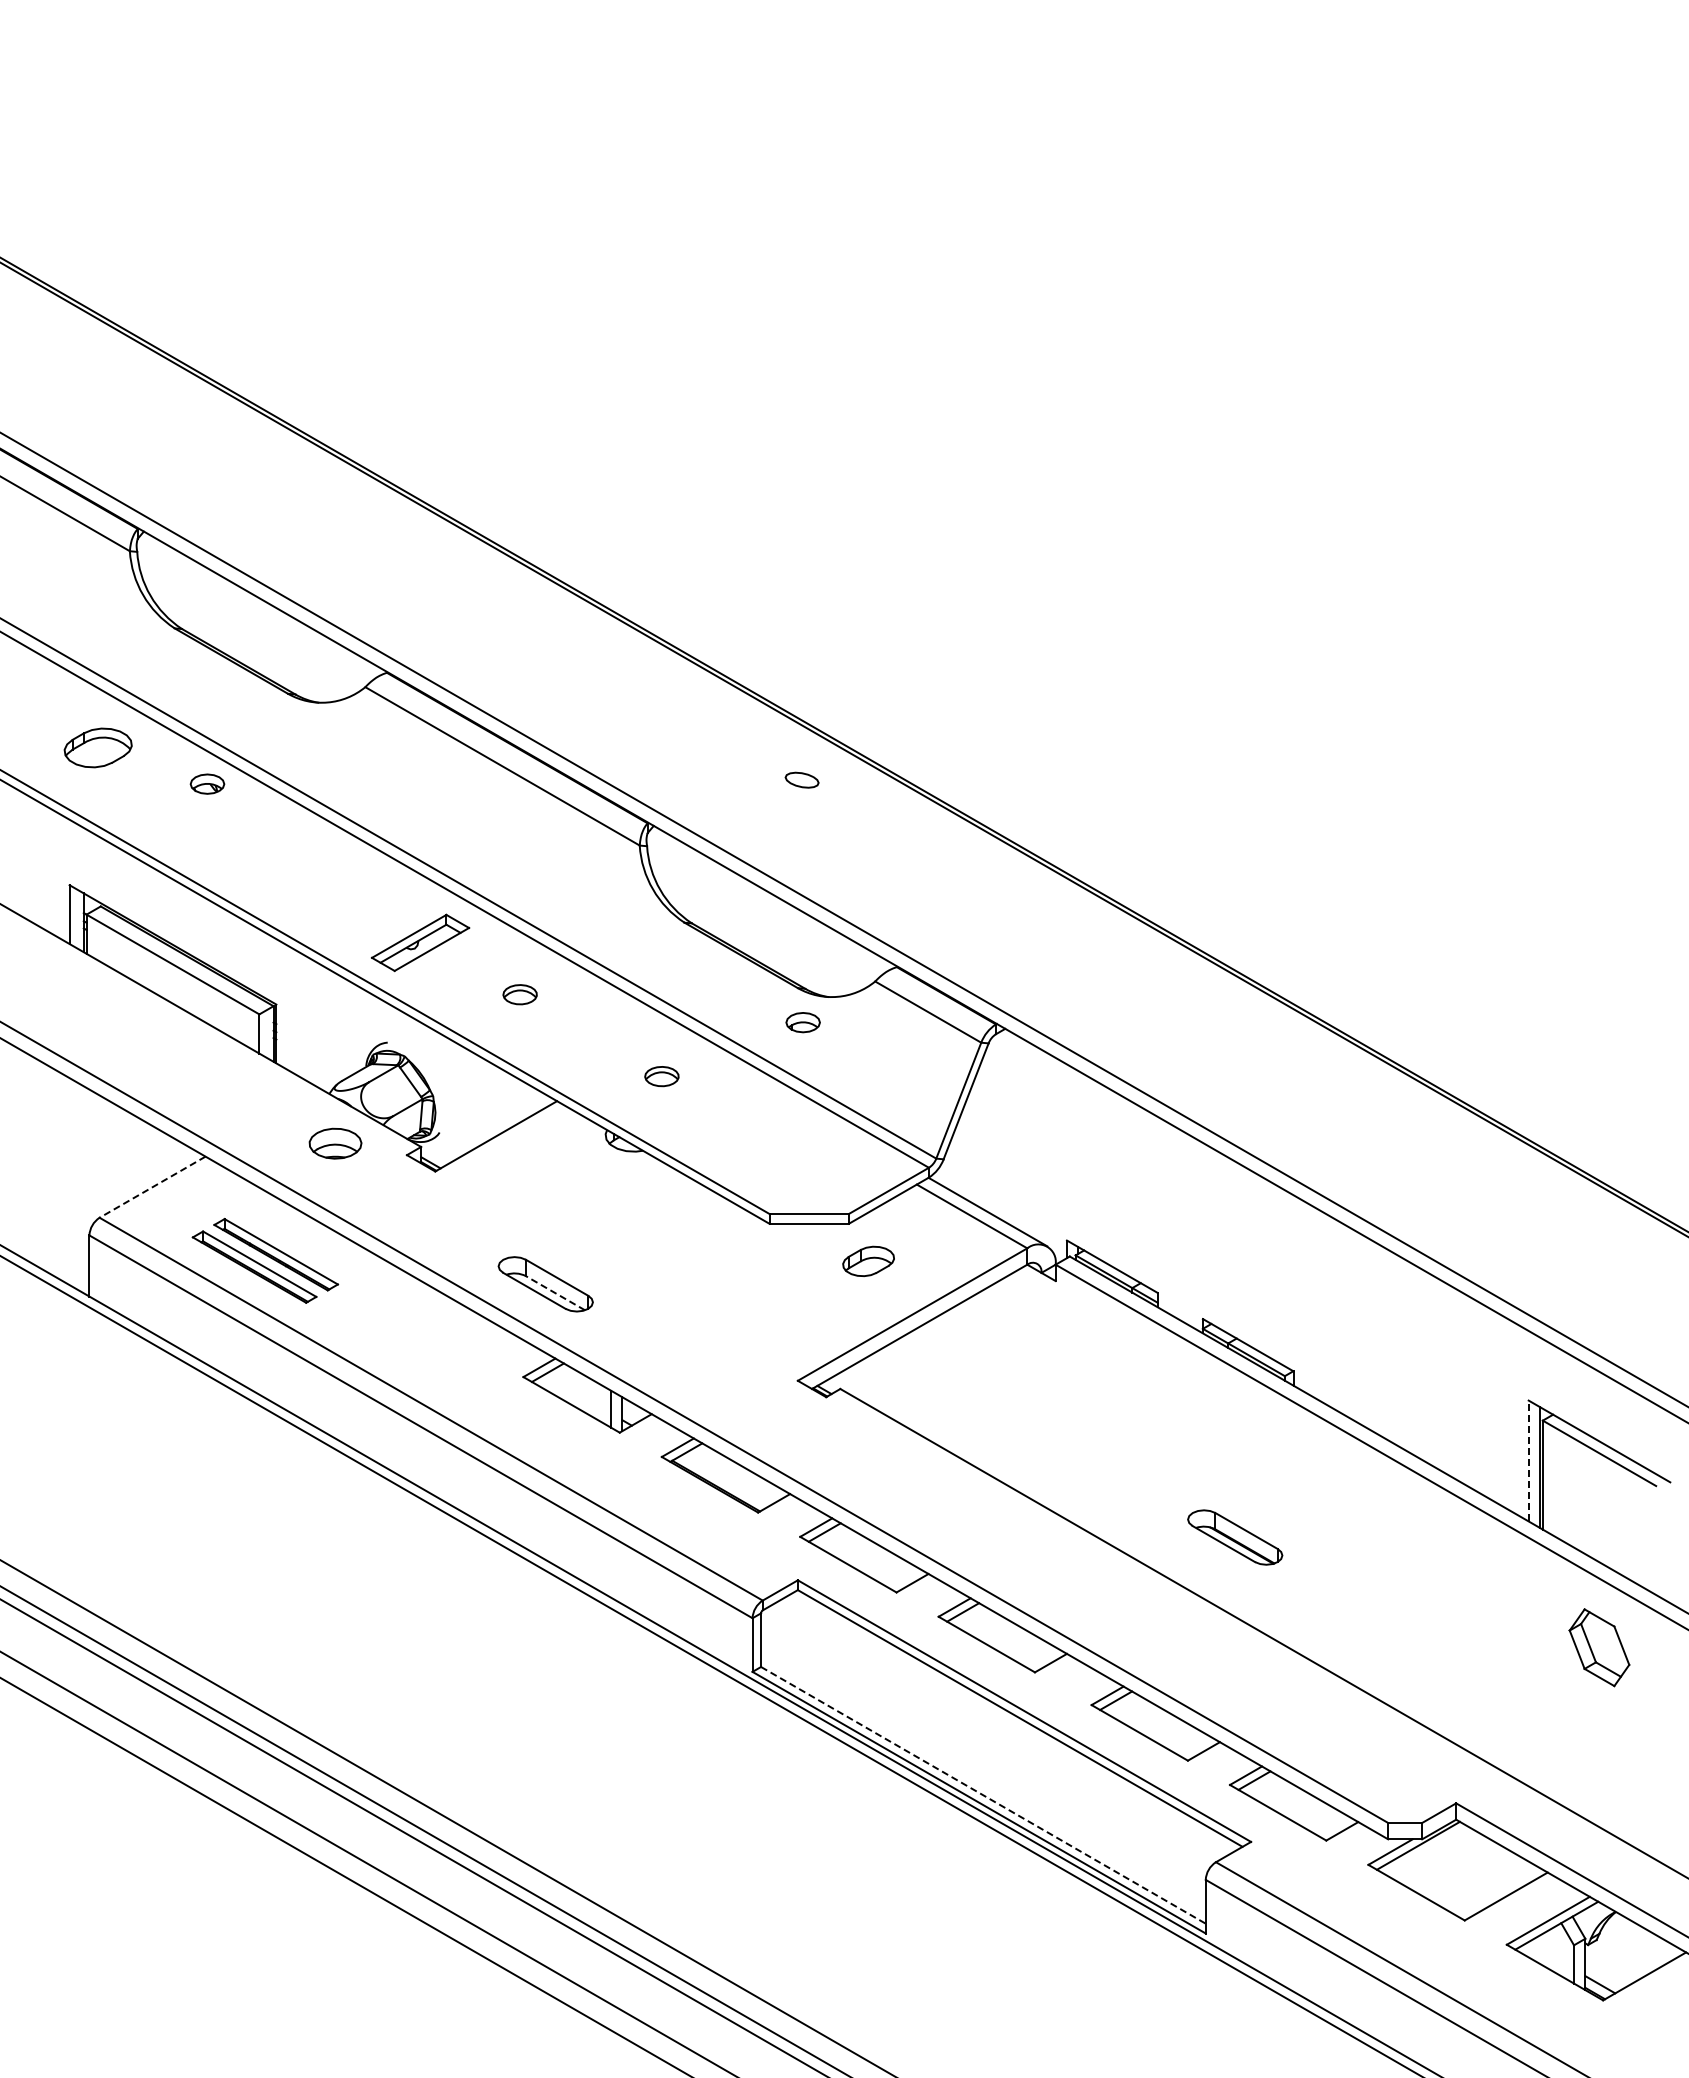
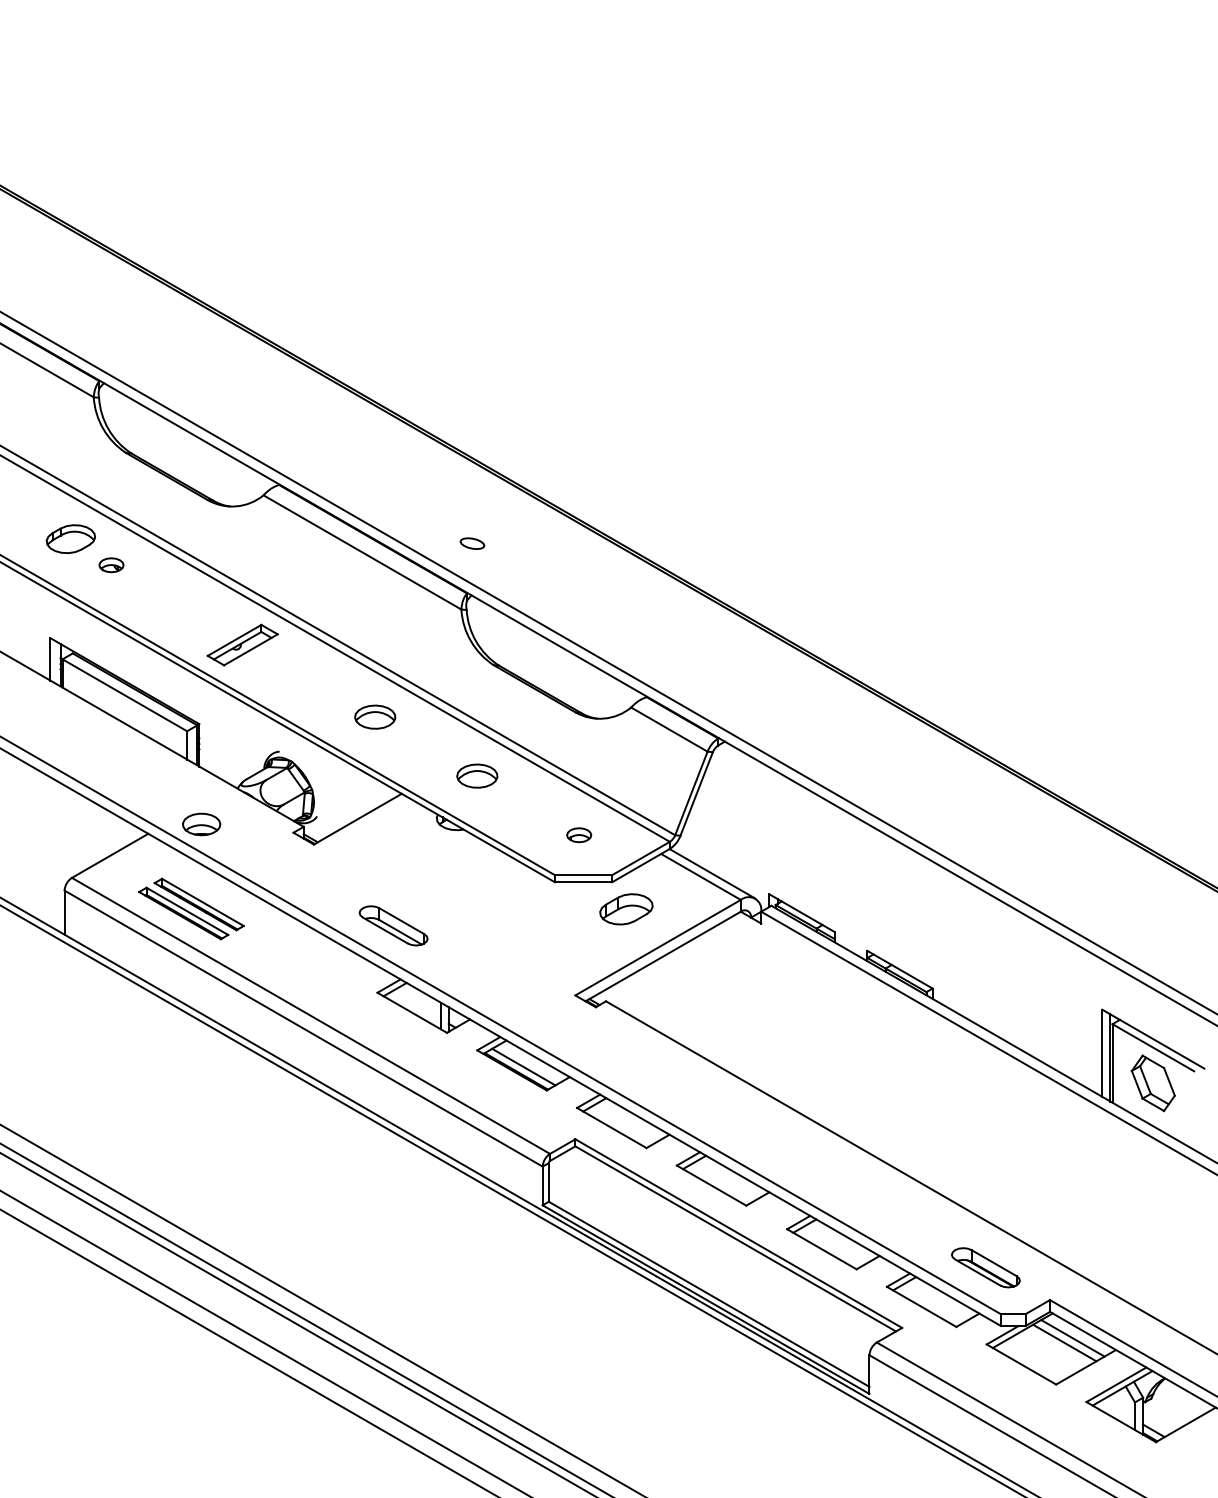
part: (801, 779) -> (472, 543), moved
part: (207, 783) -> (111, 564), moved
part: (420, 942) -> (242, 644), moved
part: (519, 994) -> (374, 716), size x1.67
part: (802, 1022) -> (578, 835), moved
part: (661, 1076) -> (477, 776), size x1.67
part: (335, 1143) -> (201, 824), moved
line: (152, 1187) -> (110, 856), dashed -> solid
part: (868, 1261) -> (626, 909), size x1.43
line: (555, 1292) -> (400, 931), dashed -> solid
line: (1528, 1460) -> (1102, 1052), dashed -> solid
line: (726, 1479) -> (523, 1066), added
part: (1235, 1537) -> (986, 1267), moved
part: (1599, 1647) -> (1153, 1083), moved
line: (983, 1795) -> (709, 1294), dashed -> solid
line: (1487, 1856) -> (1072, 1338), added
line: (1476, 1862) -> (1064, 1342), added

